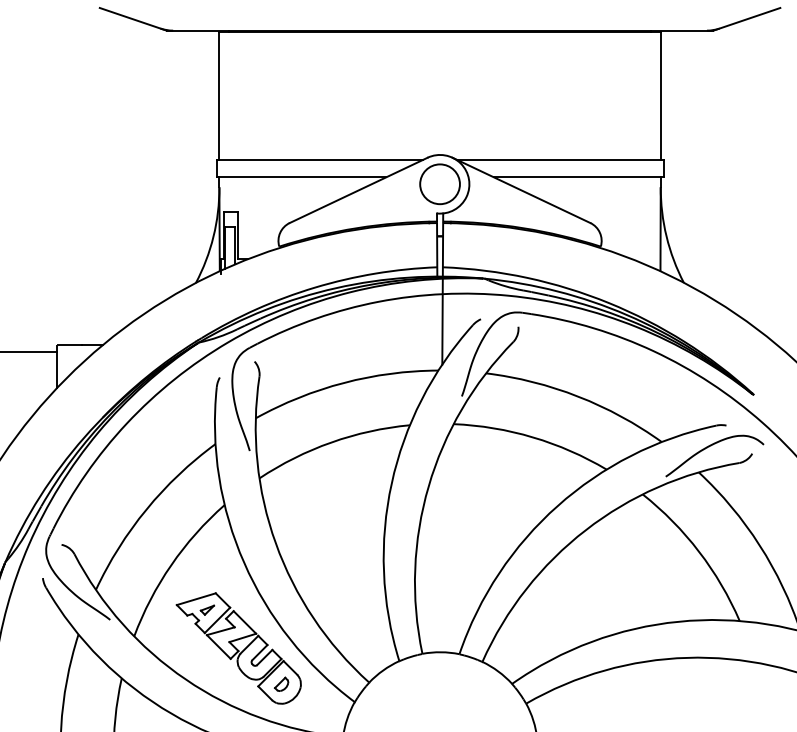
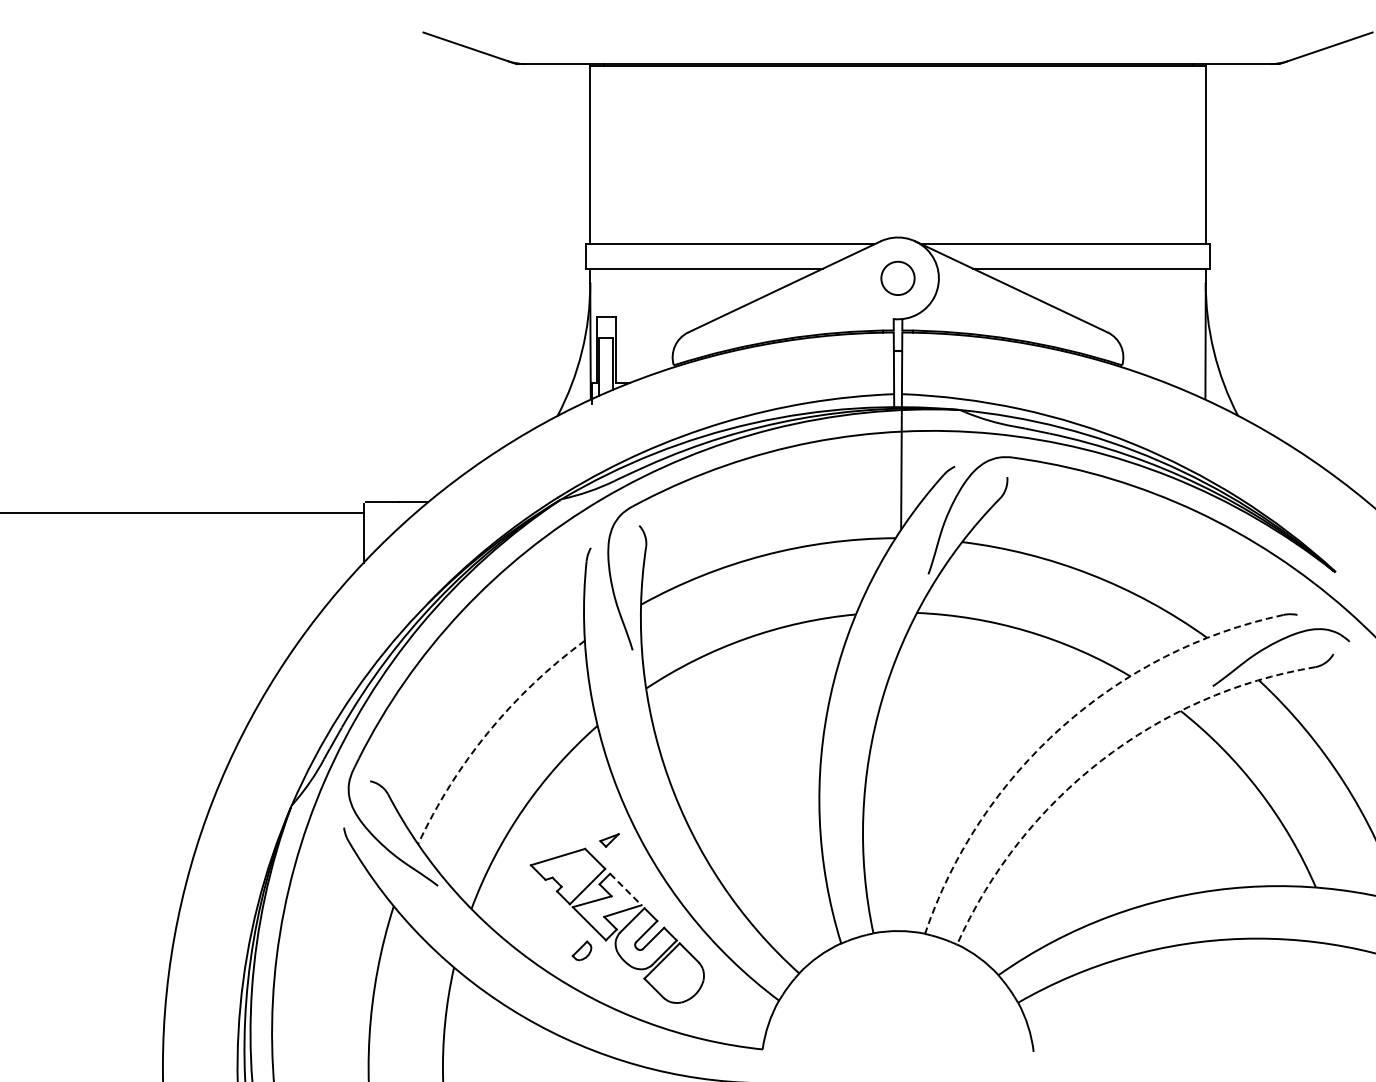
circle: (439, 184) -> (897, 278), size x0.6
arc: (558, 506) -> (1062, 727), solid -> dashed
arc: (146, 509) -> (488, 731), solid -> dashed
arc: (585, 529) -> (1101, 760), solid -> dashed
part: (207, 610) -> (609, 840), moved
line: (245, 622) -> (626, 889), solid -> dashed
part: (281, 684) -> (581, 950), moved

